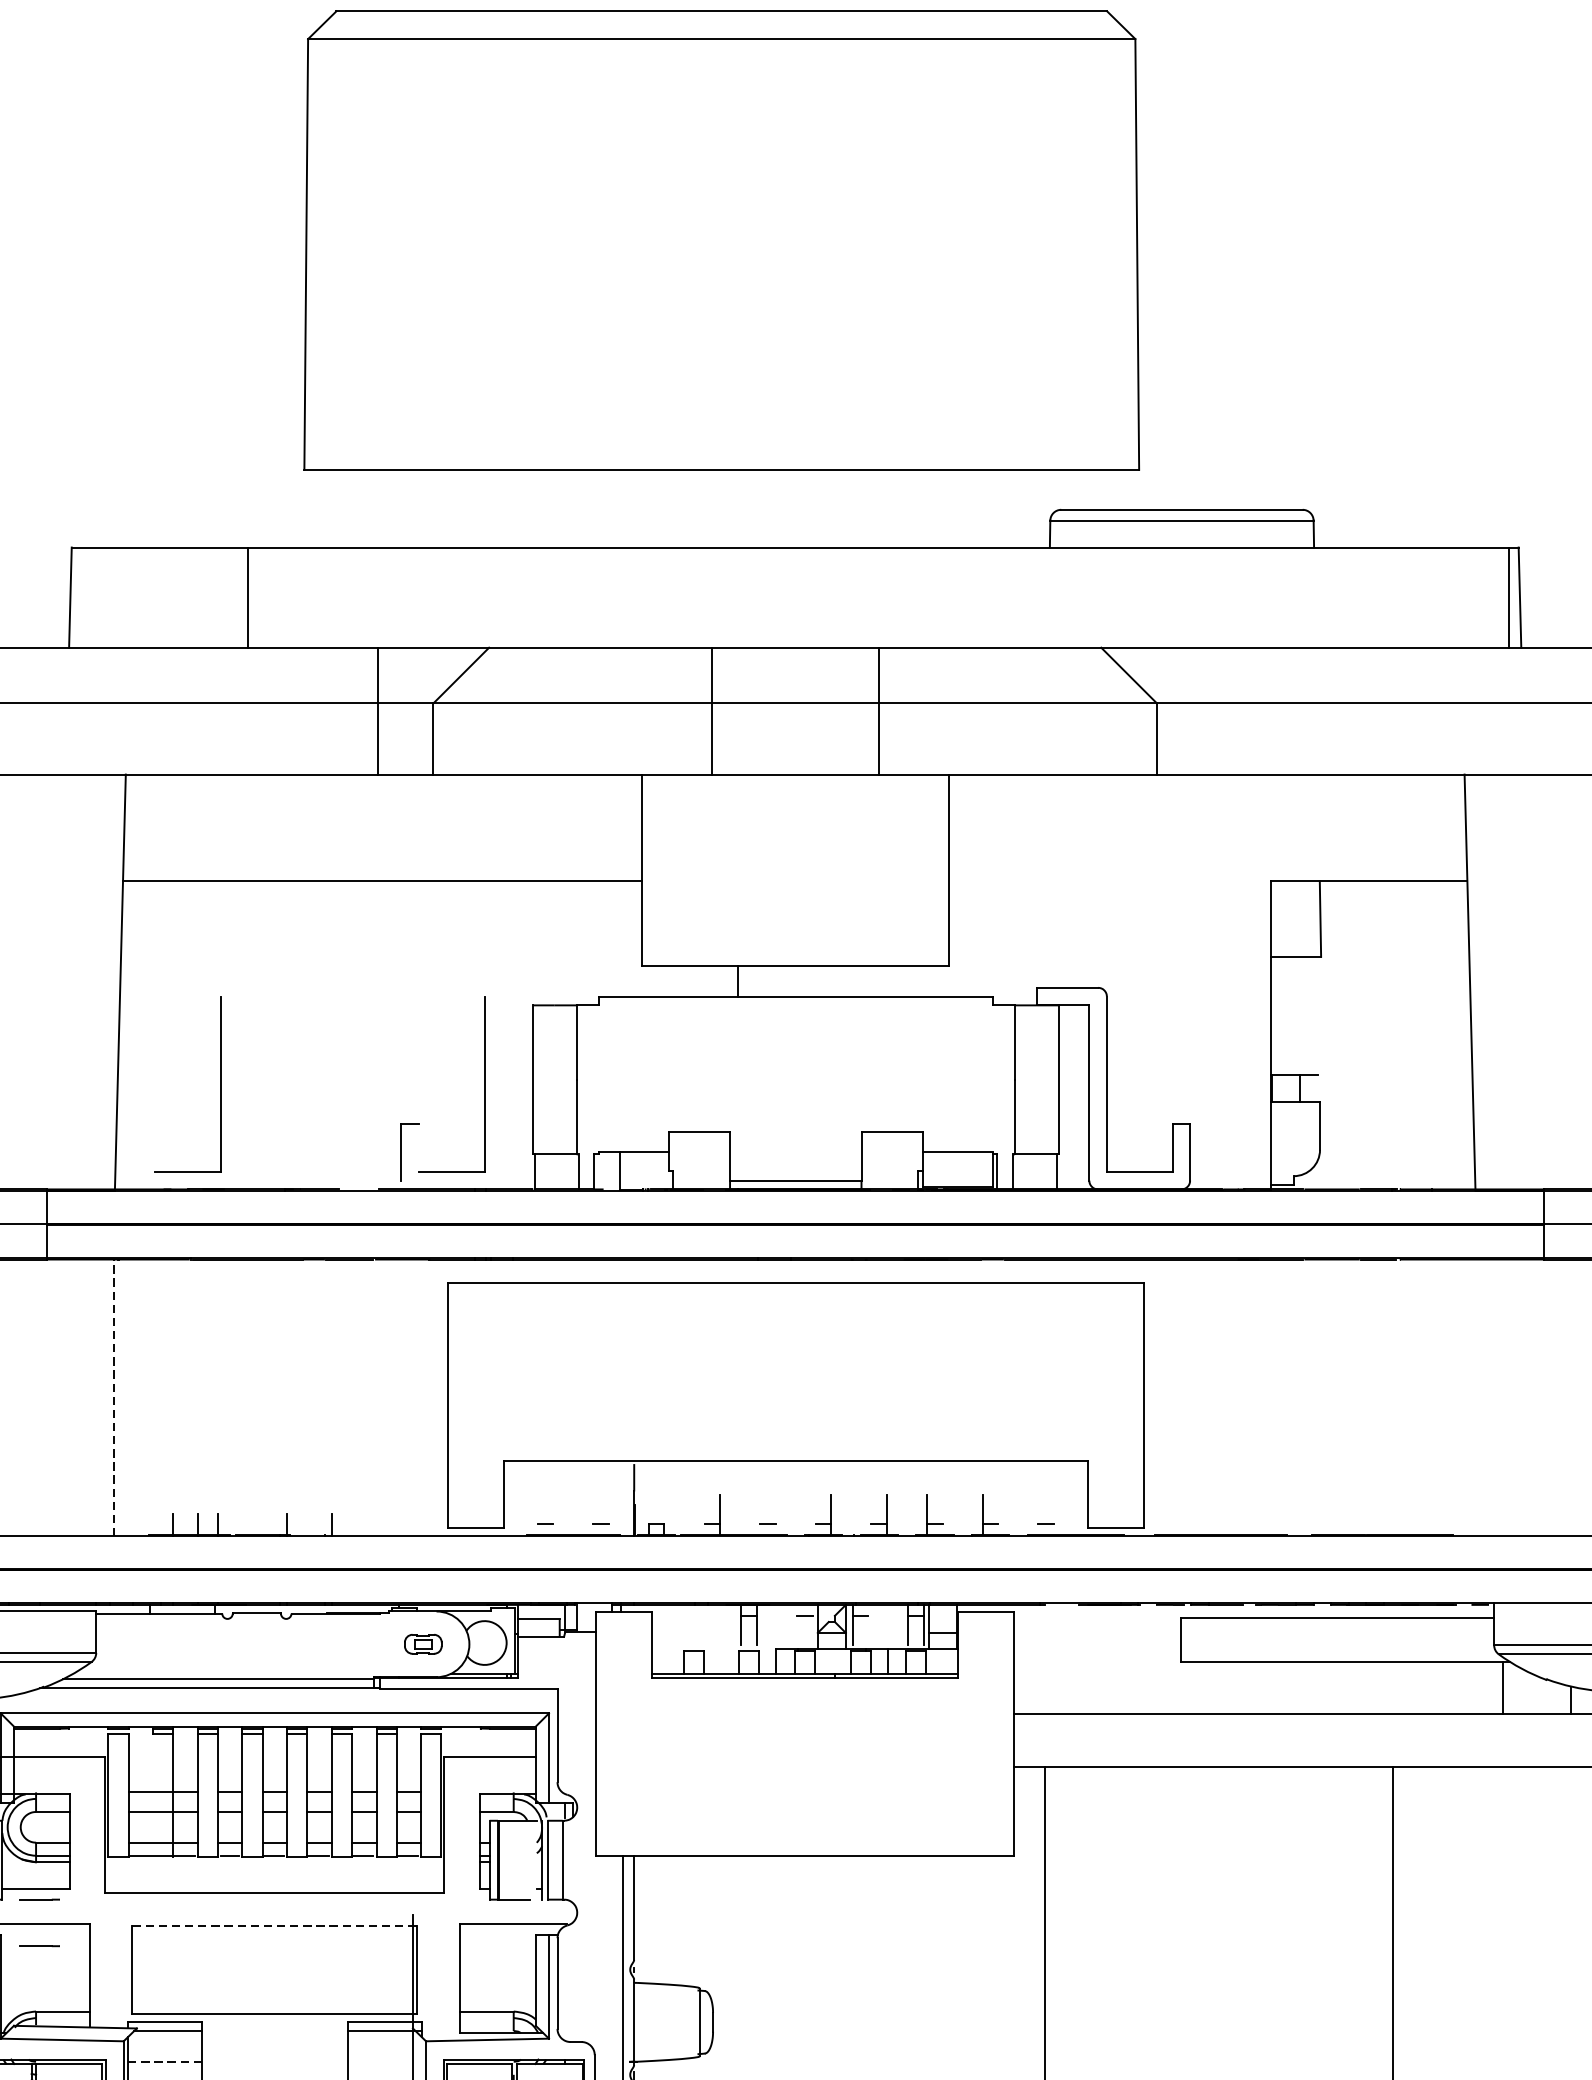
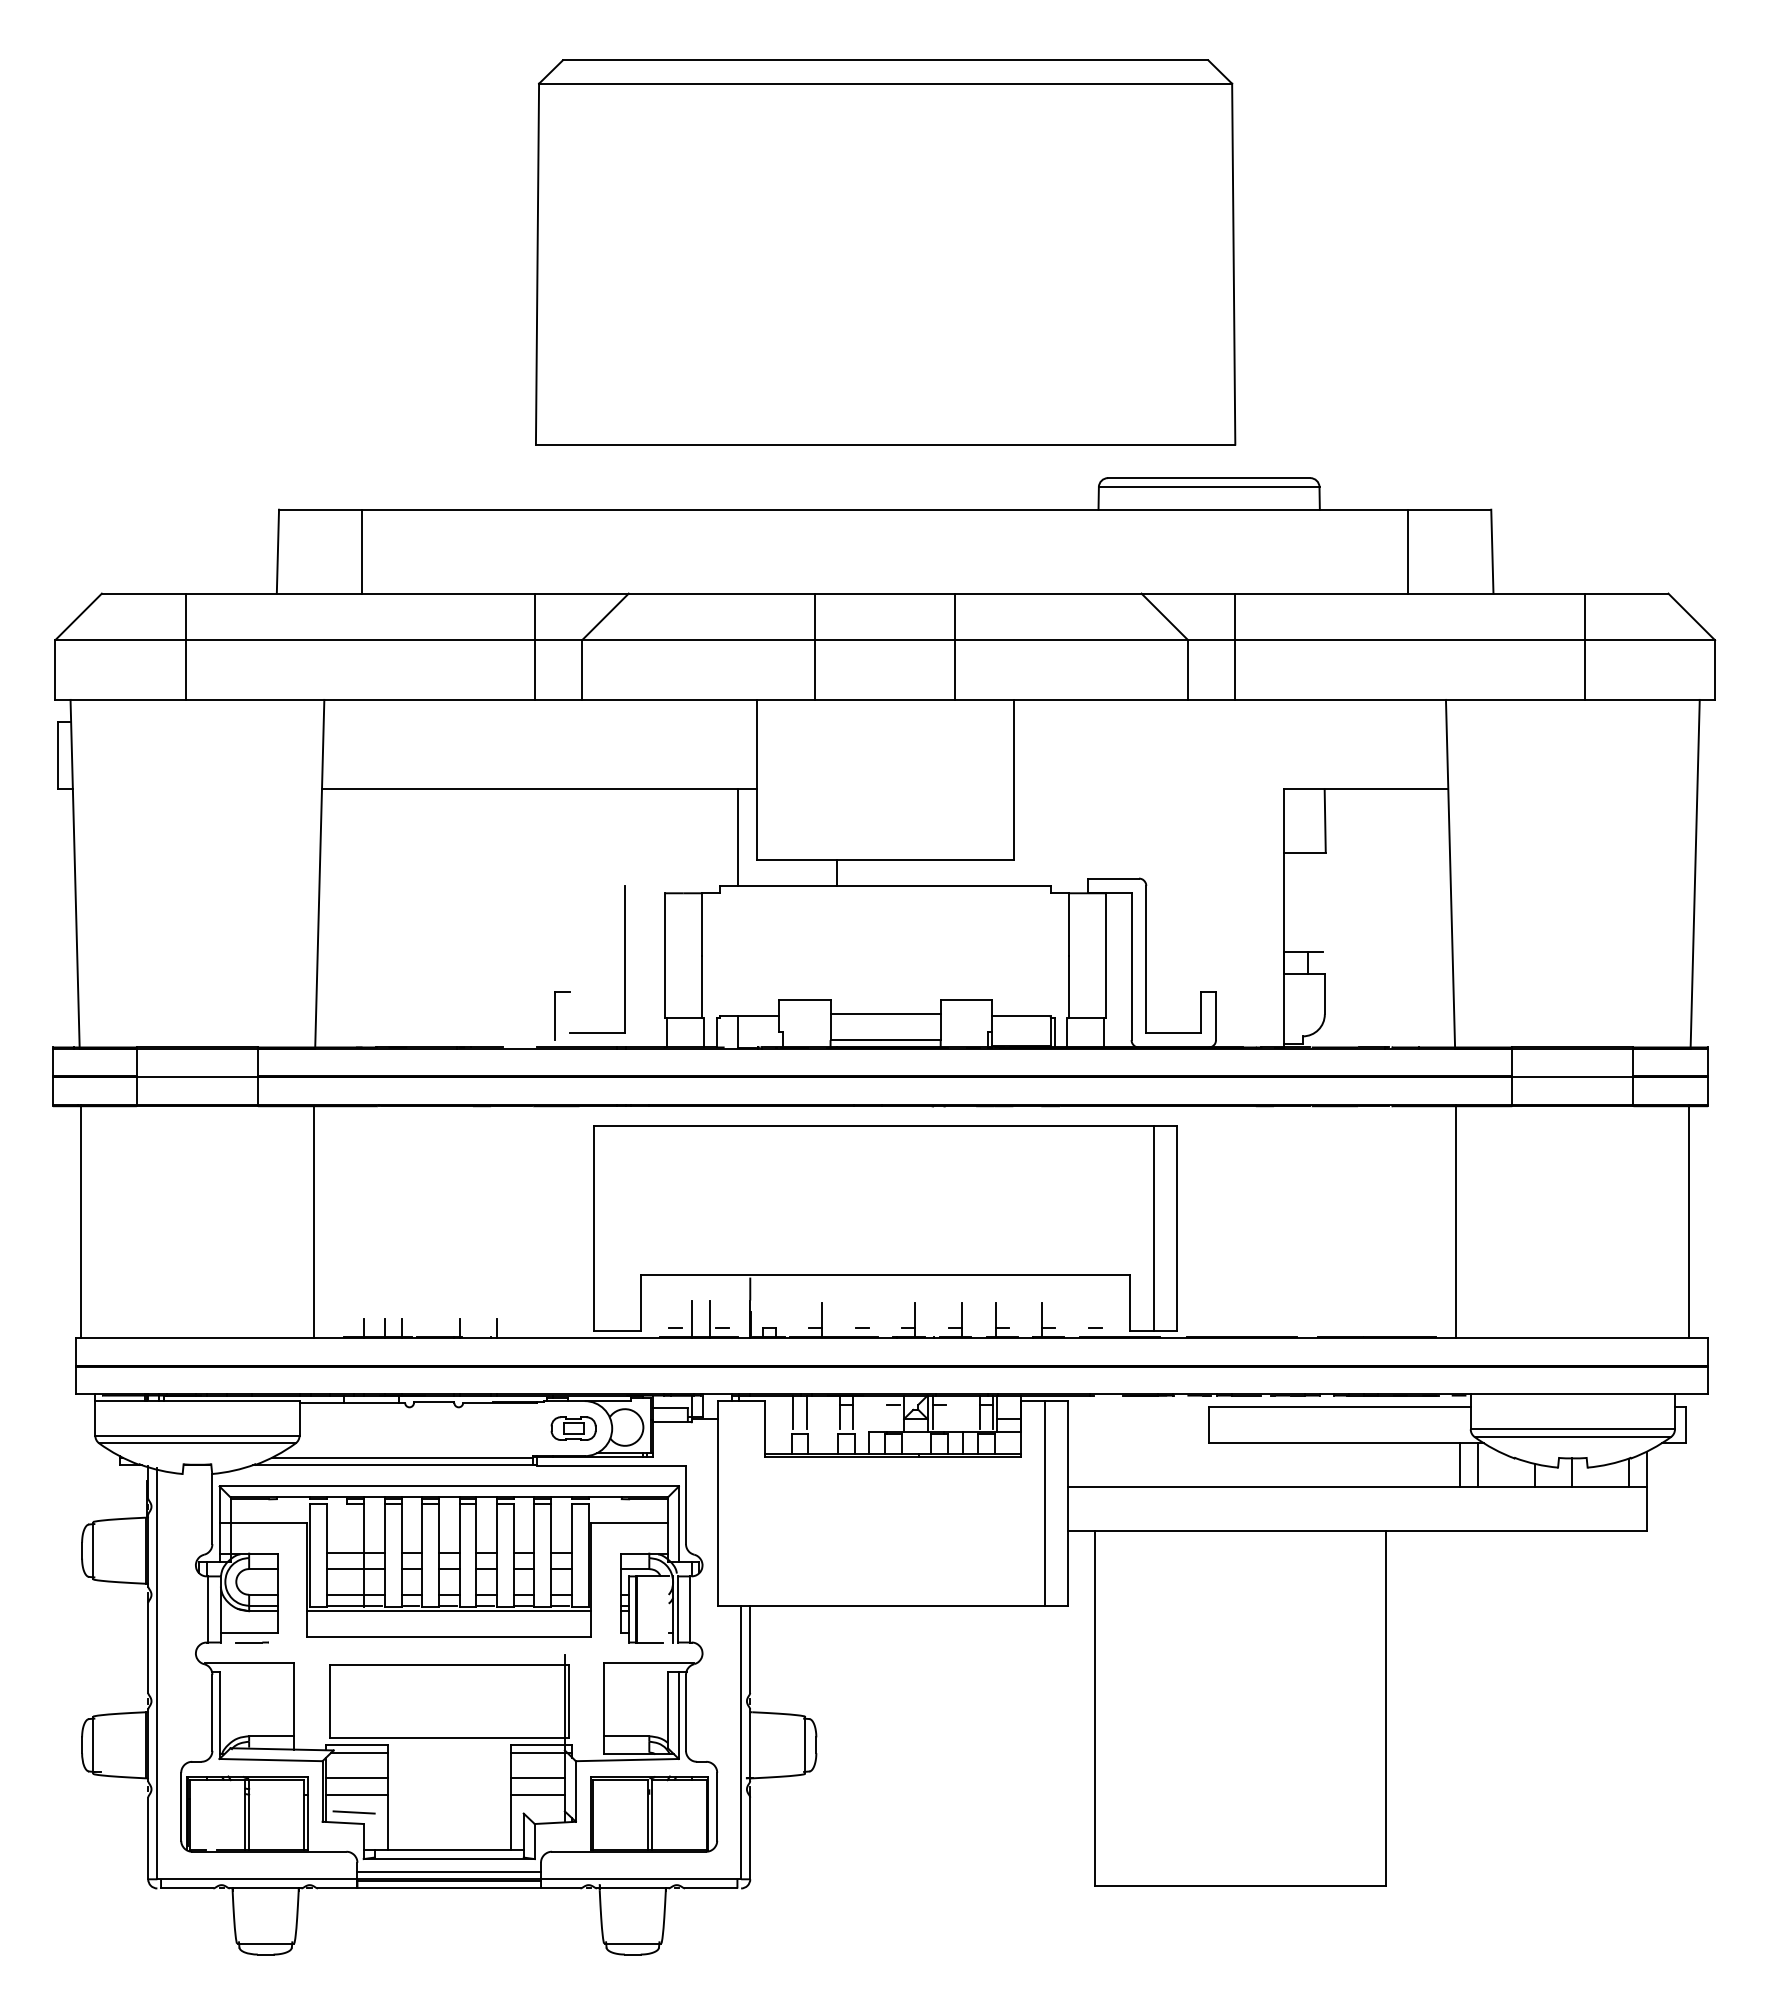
part: (721, 240) -> (885, 252), moved
line: (248, 597) -> (362, 551), moved
line: (1509, 597) -> (1408, 551), moved
line: (1212, 710) -> (1234, 646), added
line: (620, 938) -> (738, 837), added
part: (220, 1084) -> (403, 959), removed
line: (795, 1150) -> (885, 1014), added
line: (1477, 1397) -> (1456, 1221), added
line: (114, 1398) -> (314, 1222), dashed -> solid
line: (1115, 1405) -> (1153, 1228), added
line: (564, 1514) -> (691, 1319), added
line: (586, 1514) -> (710, 1319), added
line: (685, 1625) -> (793, 1412), added
line: (701, 1625) -> (806, 1412), added
part: (423, 1644) -> (573, 1428), size x1.43
line: (1481, 1688) -> (1460, 1465), added
line: (985, 1733) -> (1044, 1503), added
line: (275, 1862) -> (449, 1611), added
line: (275, 1925) -> (449, 1664), dashed -> solid
line: (38, 1946) -> (251, 1681), removed
line: (165, 2061) -> (357, 1778), dashed -> solid
line: (380, 2061) -> (537, 1778), added

